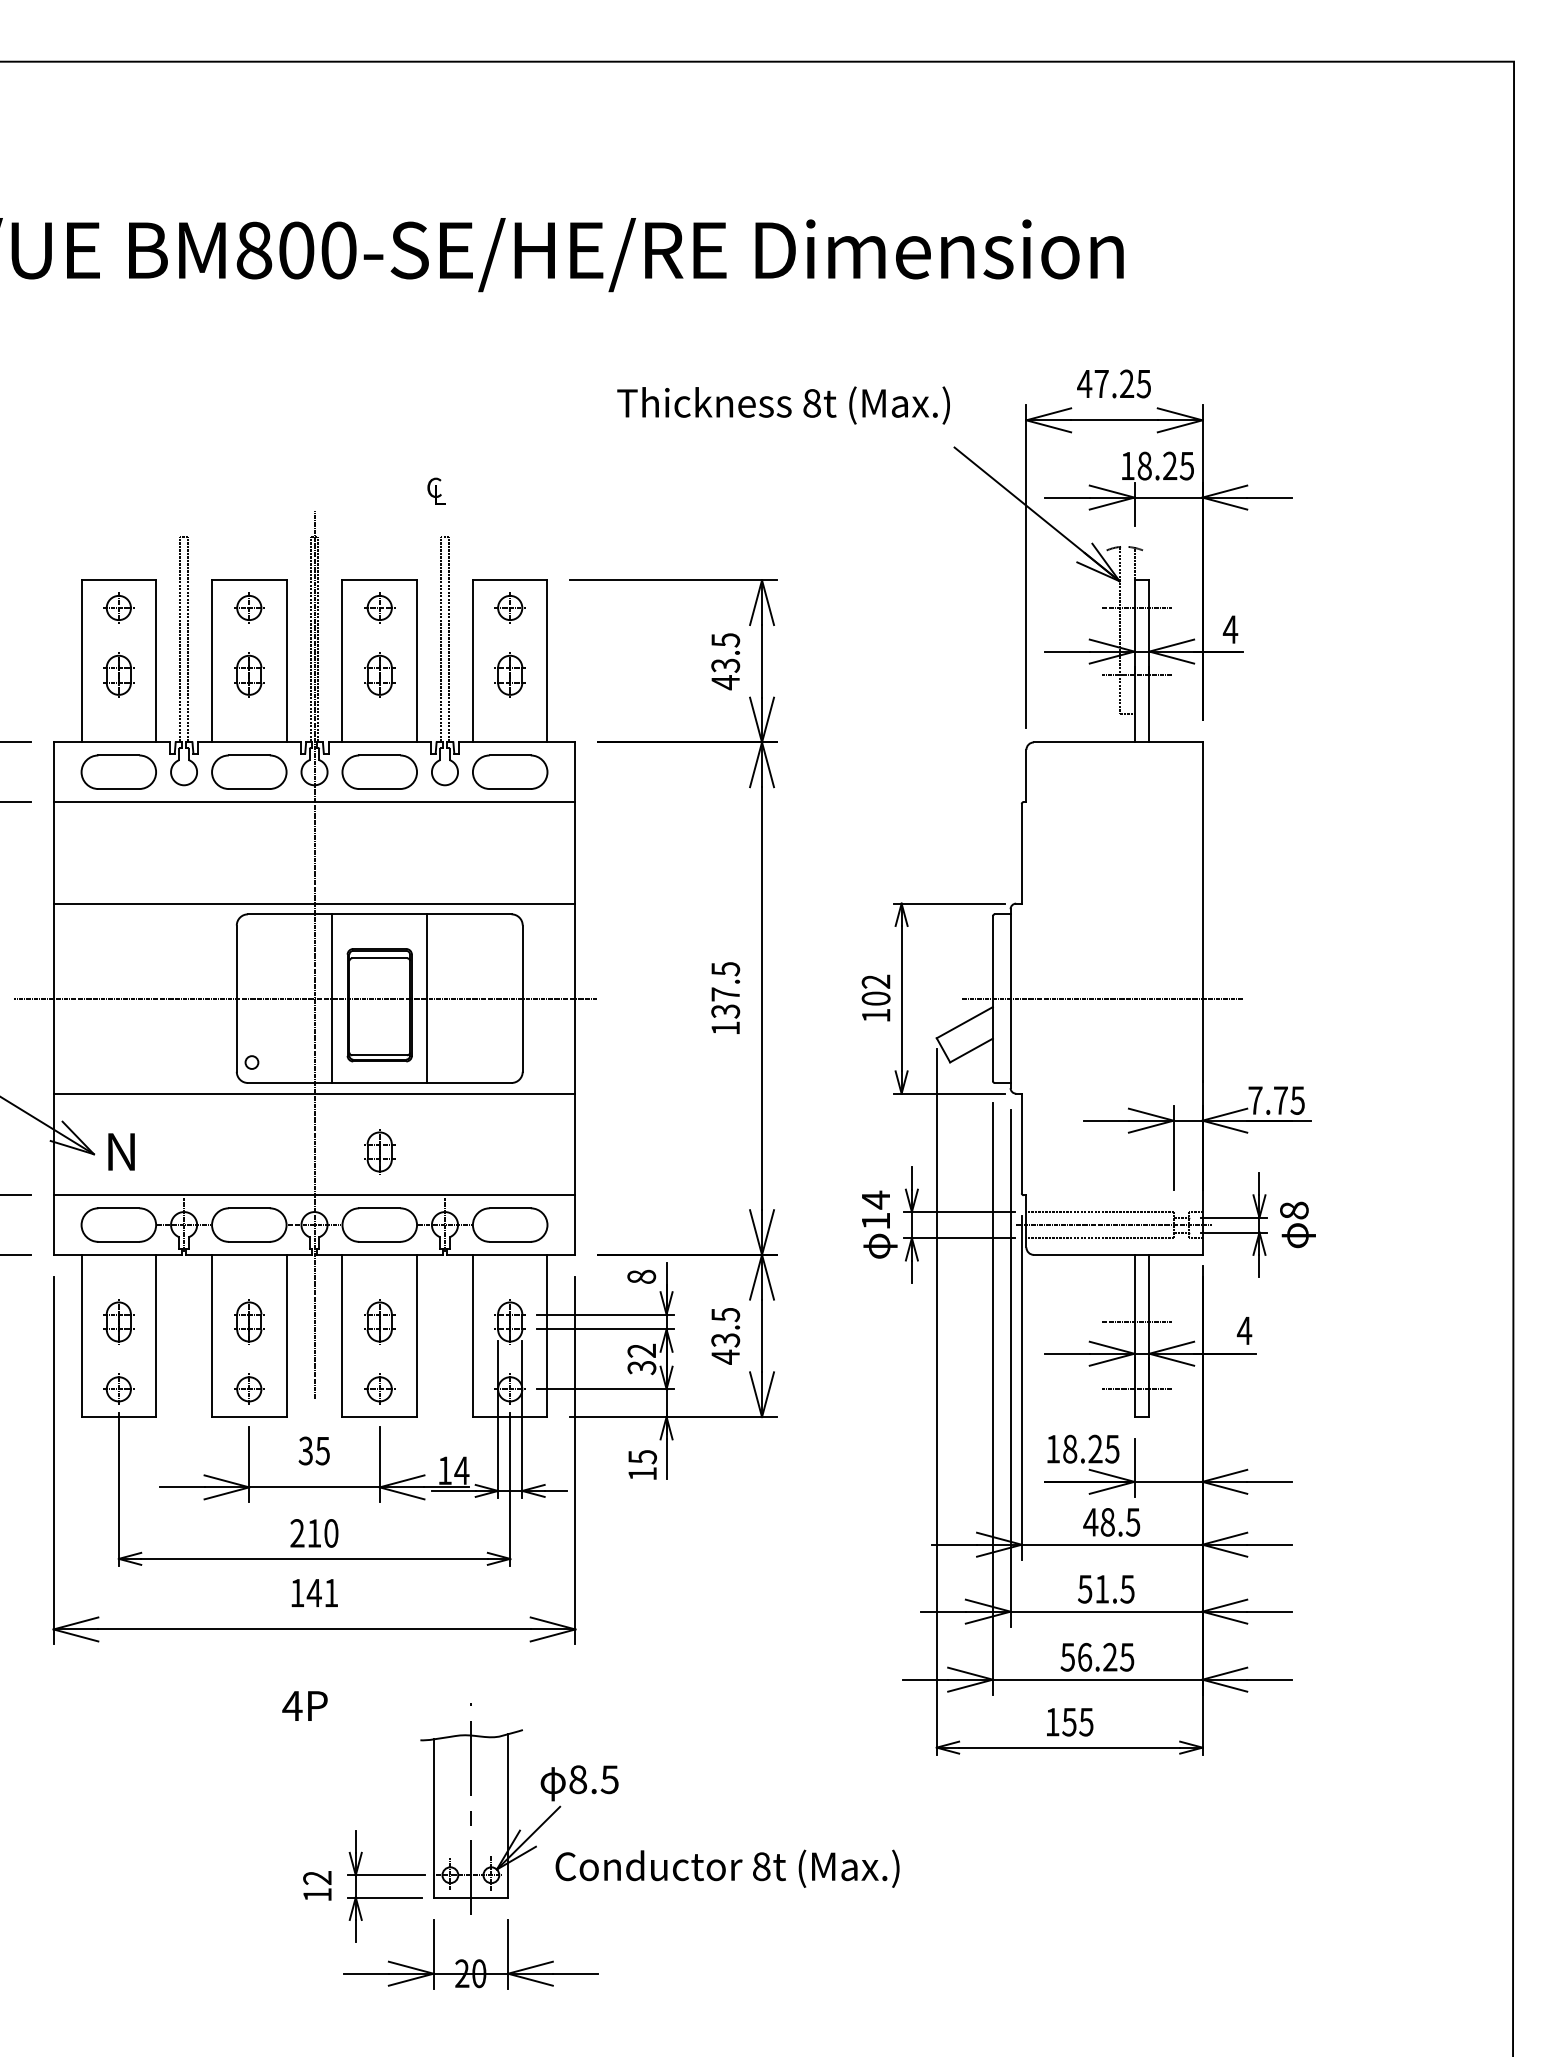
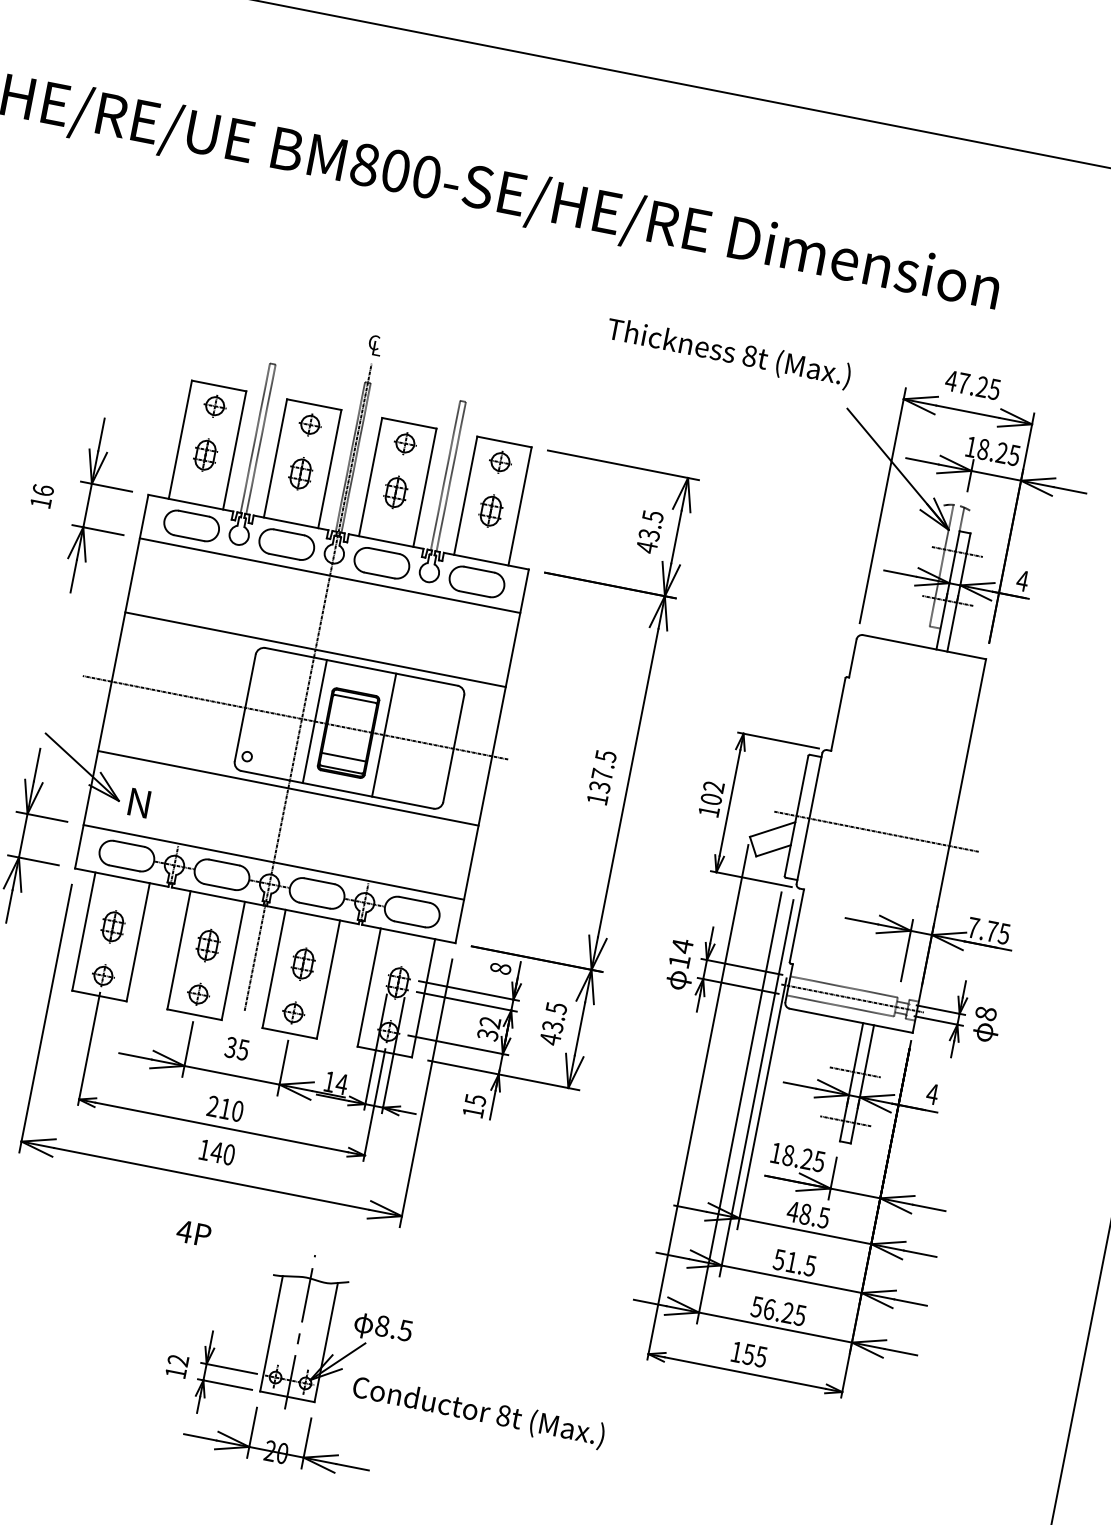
text: (436, 490) -> (375, 344), moved
line: (379, 1038) -> (343, 757), added
part: (379, 1151) -> (327, 839), removed
text: (331, 1592) -> (229, 1154), 141 -> 140

